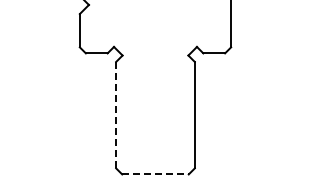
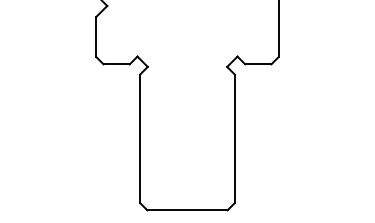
line: (116, 115) -> (140, 139), dashed -> solid
line: (155, 174) -> (187, 210), dashed -> solid

